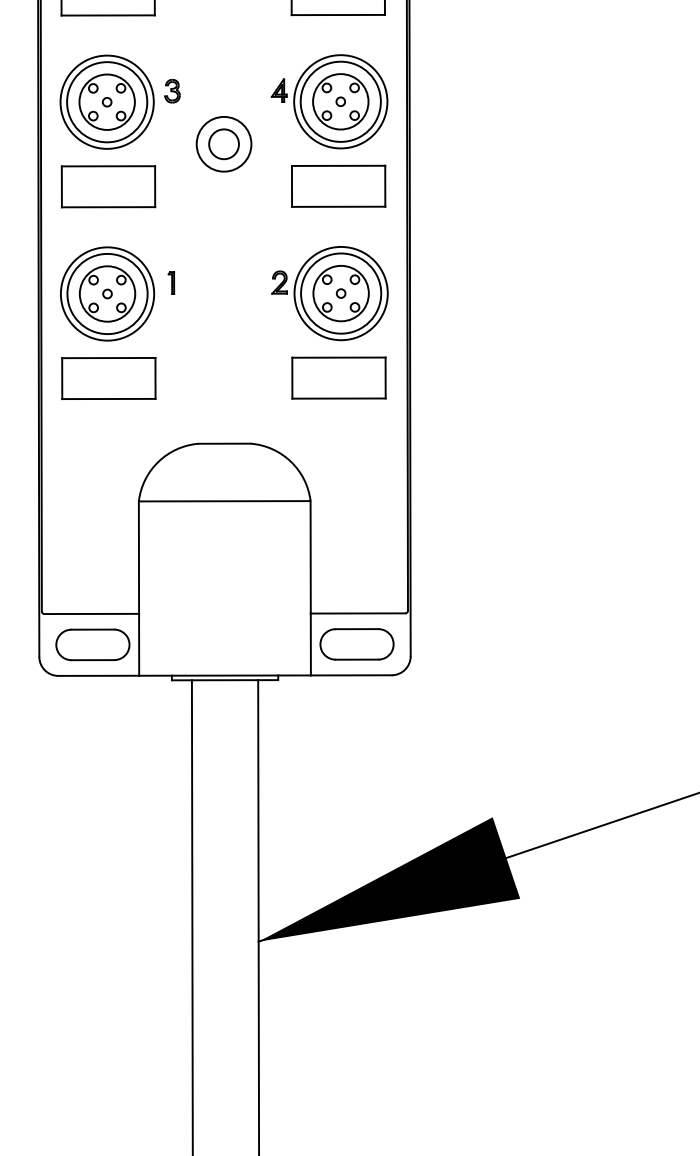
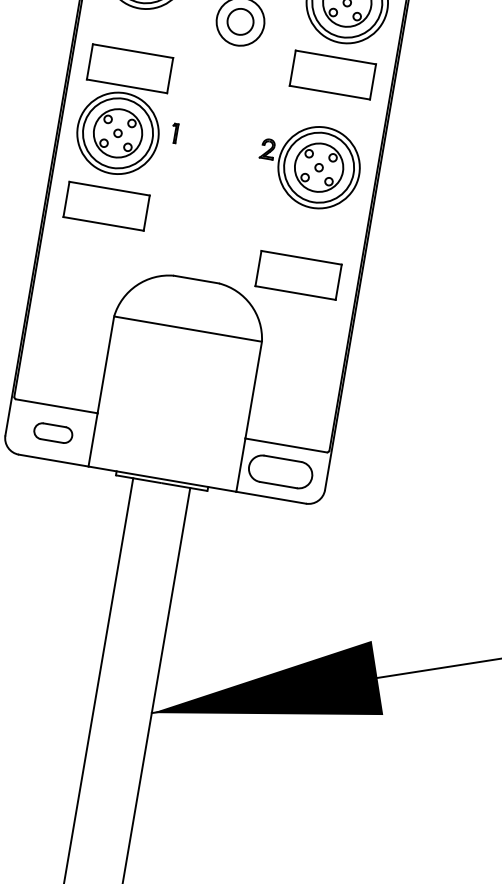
part: (108, 186) -> (130, 68), moved
part: (338, 377) -> (298, 274), moved
part: (92, 644) -> (53, 432), size x0.6

